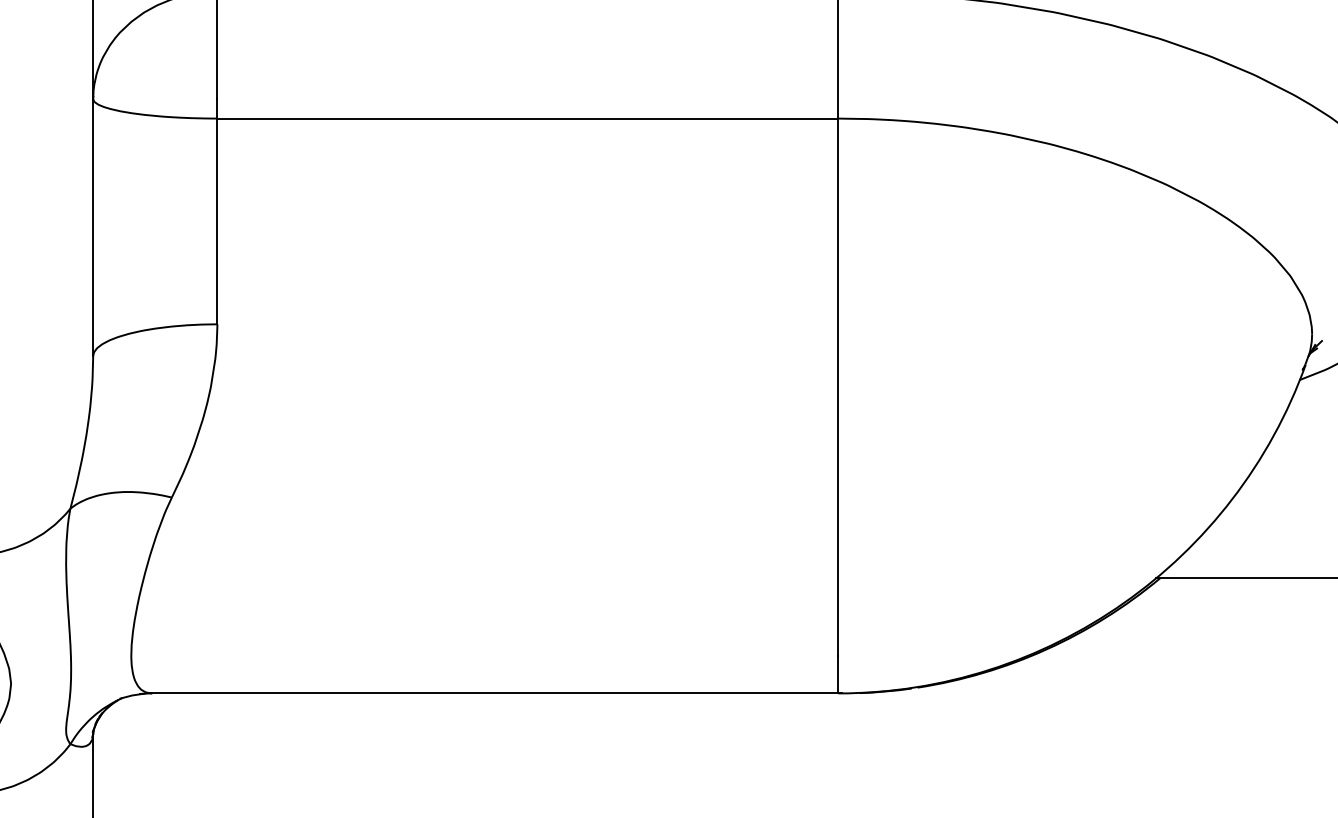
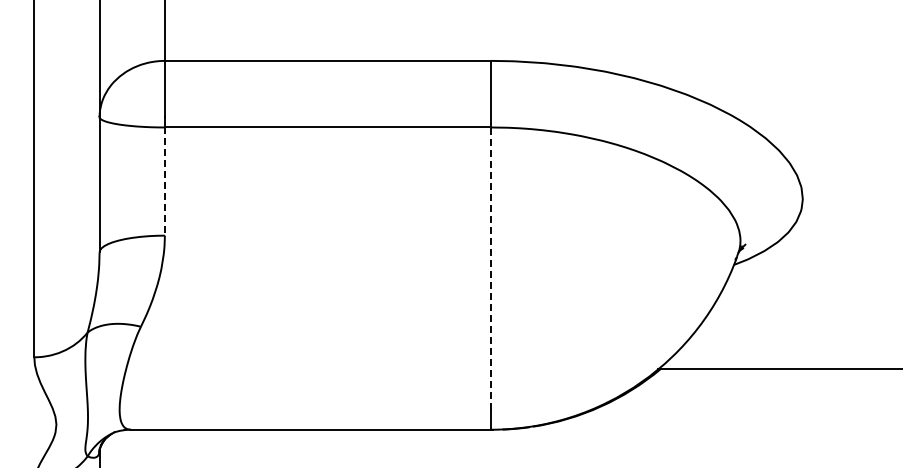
line: (216, 223) -> (164, 182), solid -> dashed
line: (838, 386) -> (491, 268), solid -> dashed

